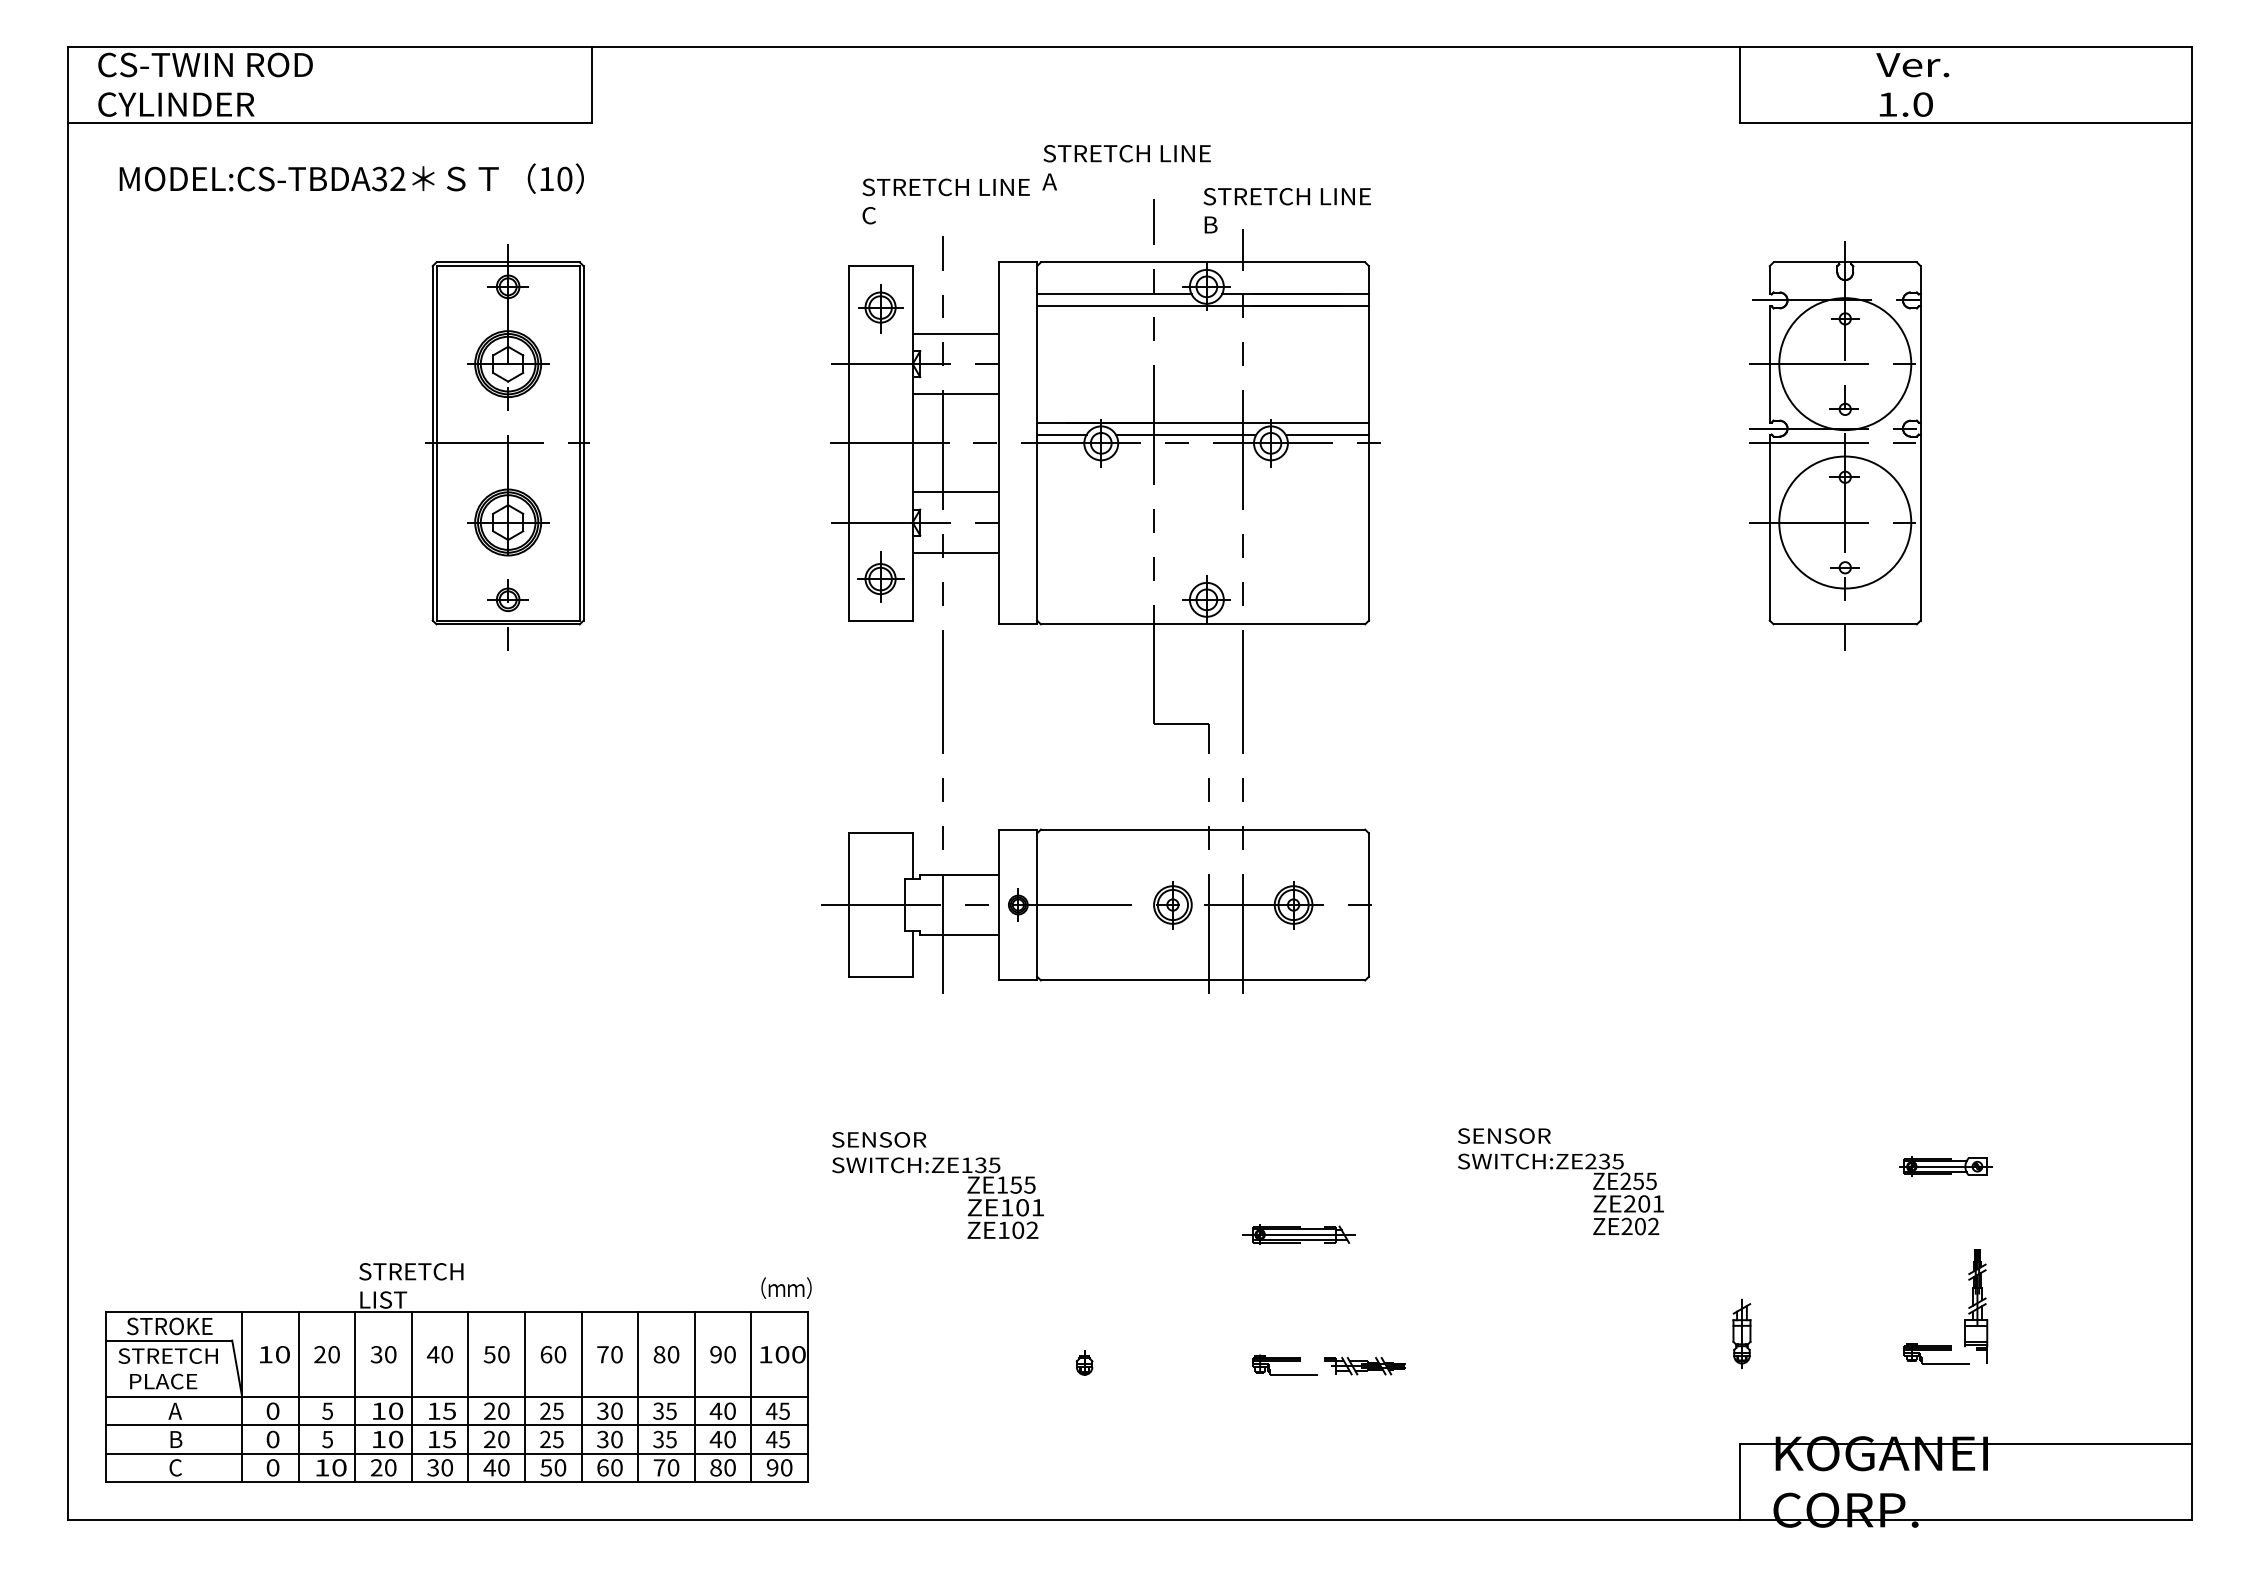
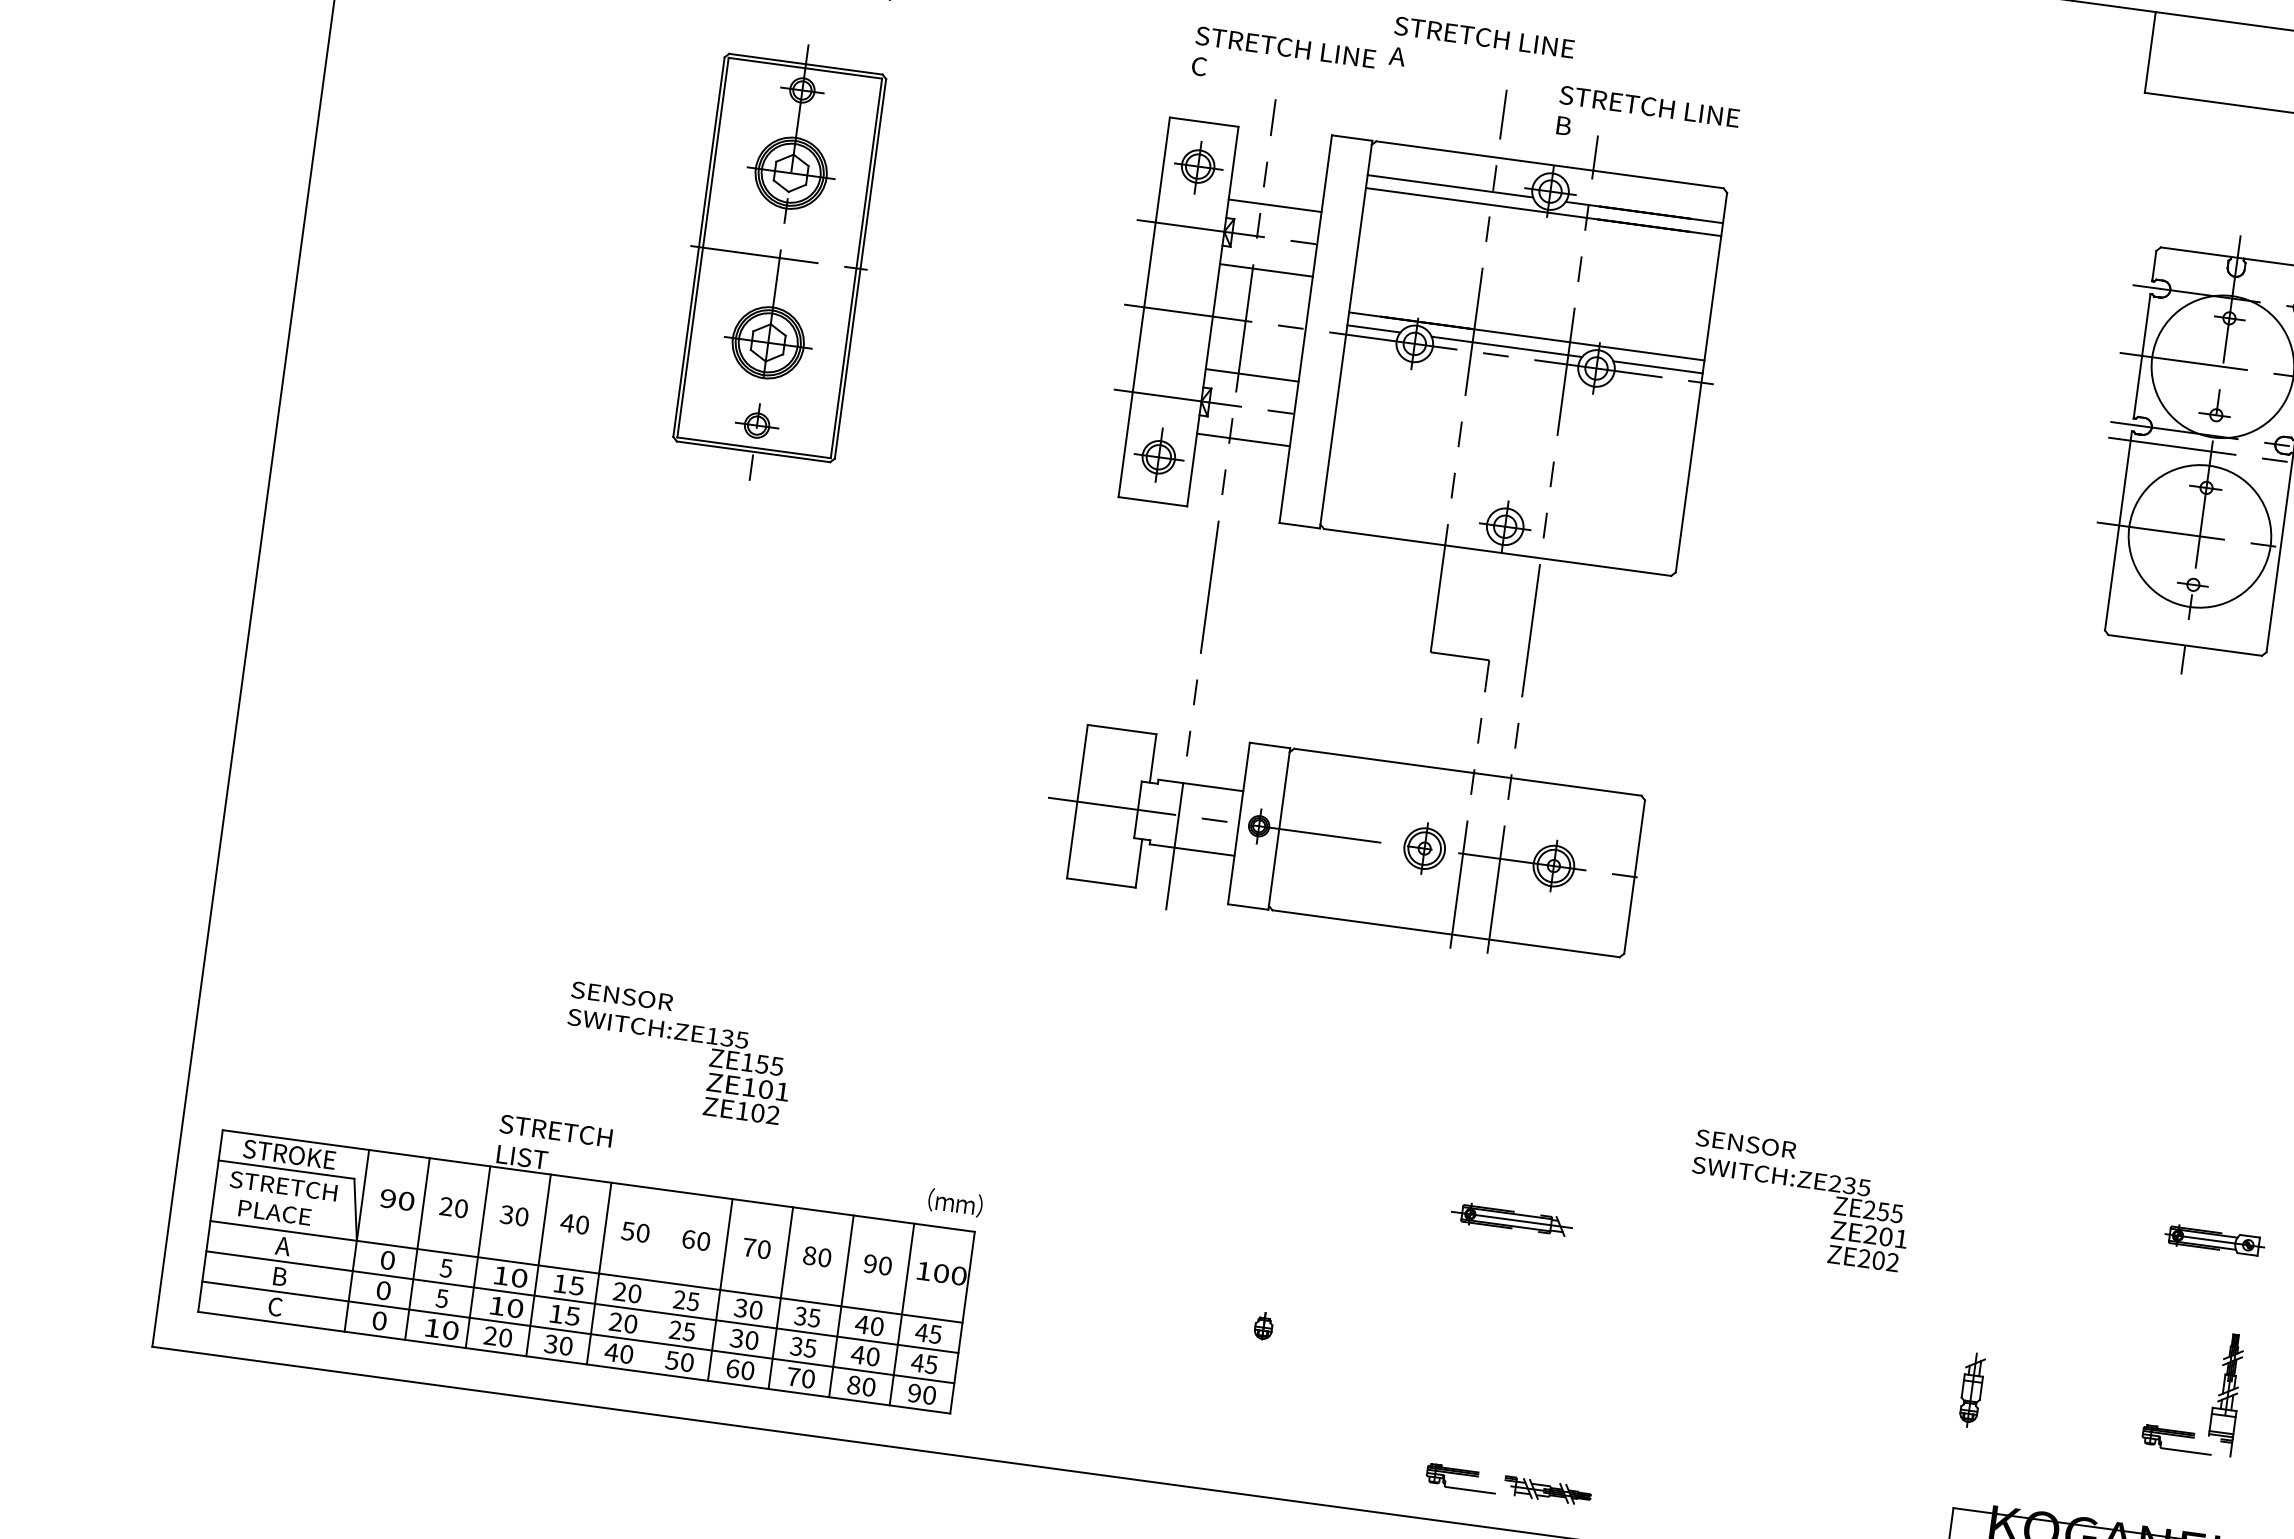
text: (937, 1185) -> (677, 1053), moved
text: (265, 1354) -> (387, 1198), 10 -> 90
part: (1328, 1364) -> (1508, 1484), moved
line: (525, 1397) -> (660, 1282), removed

